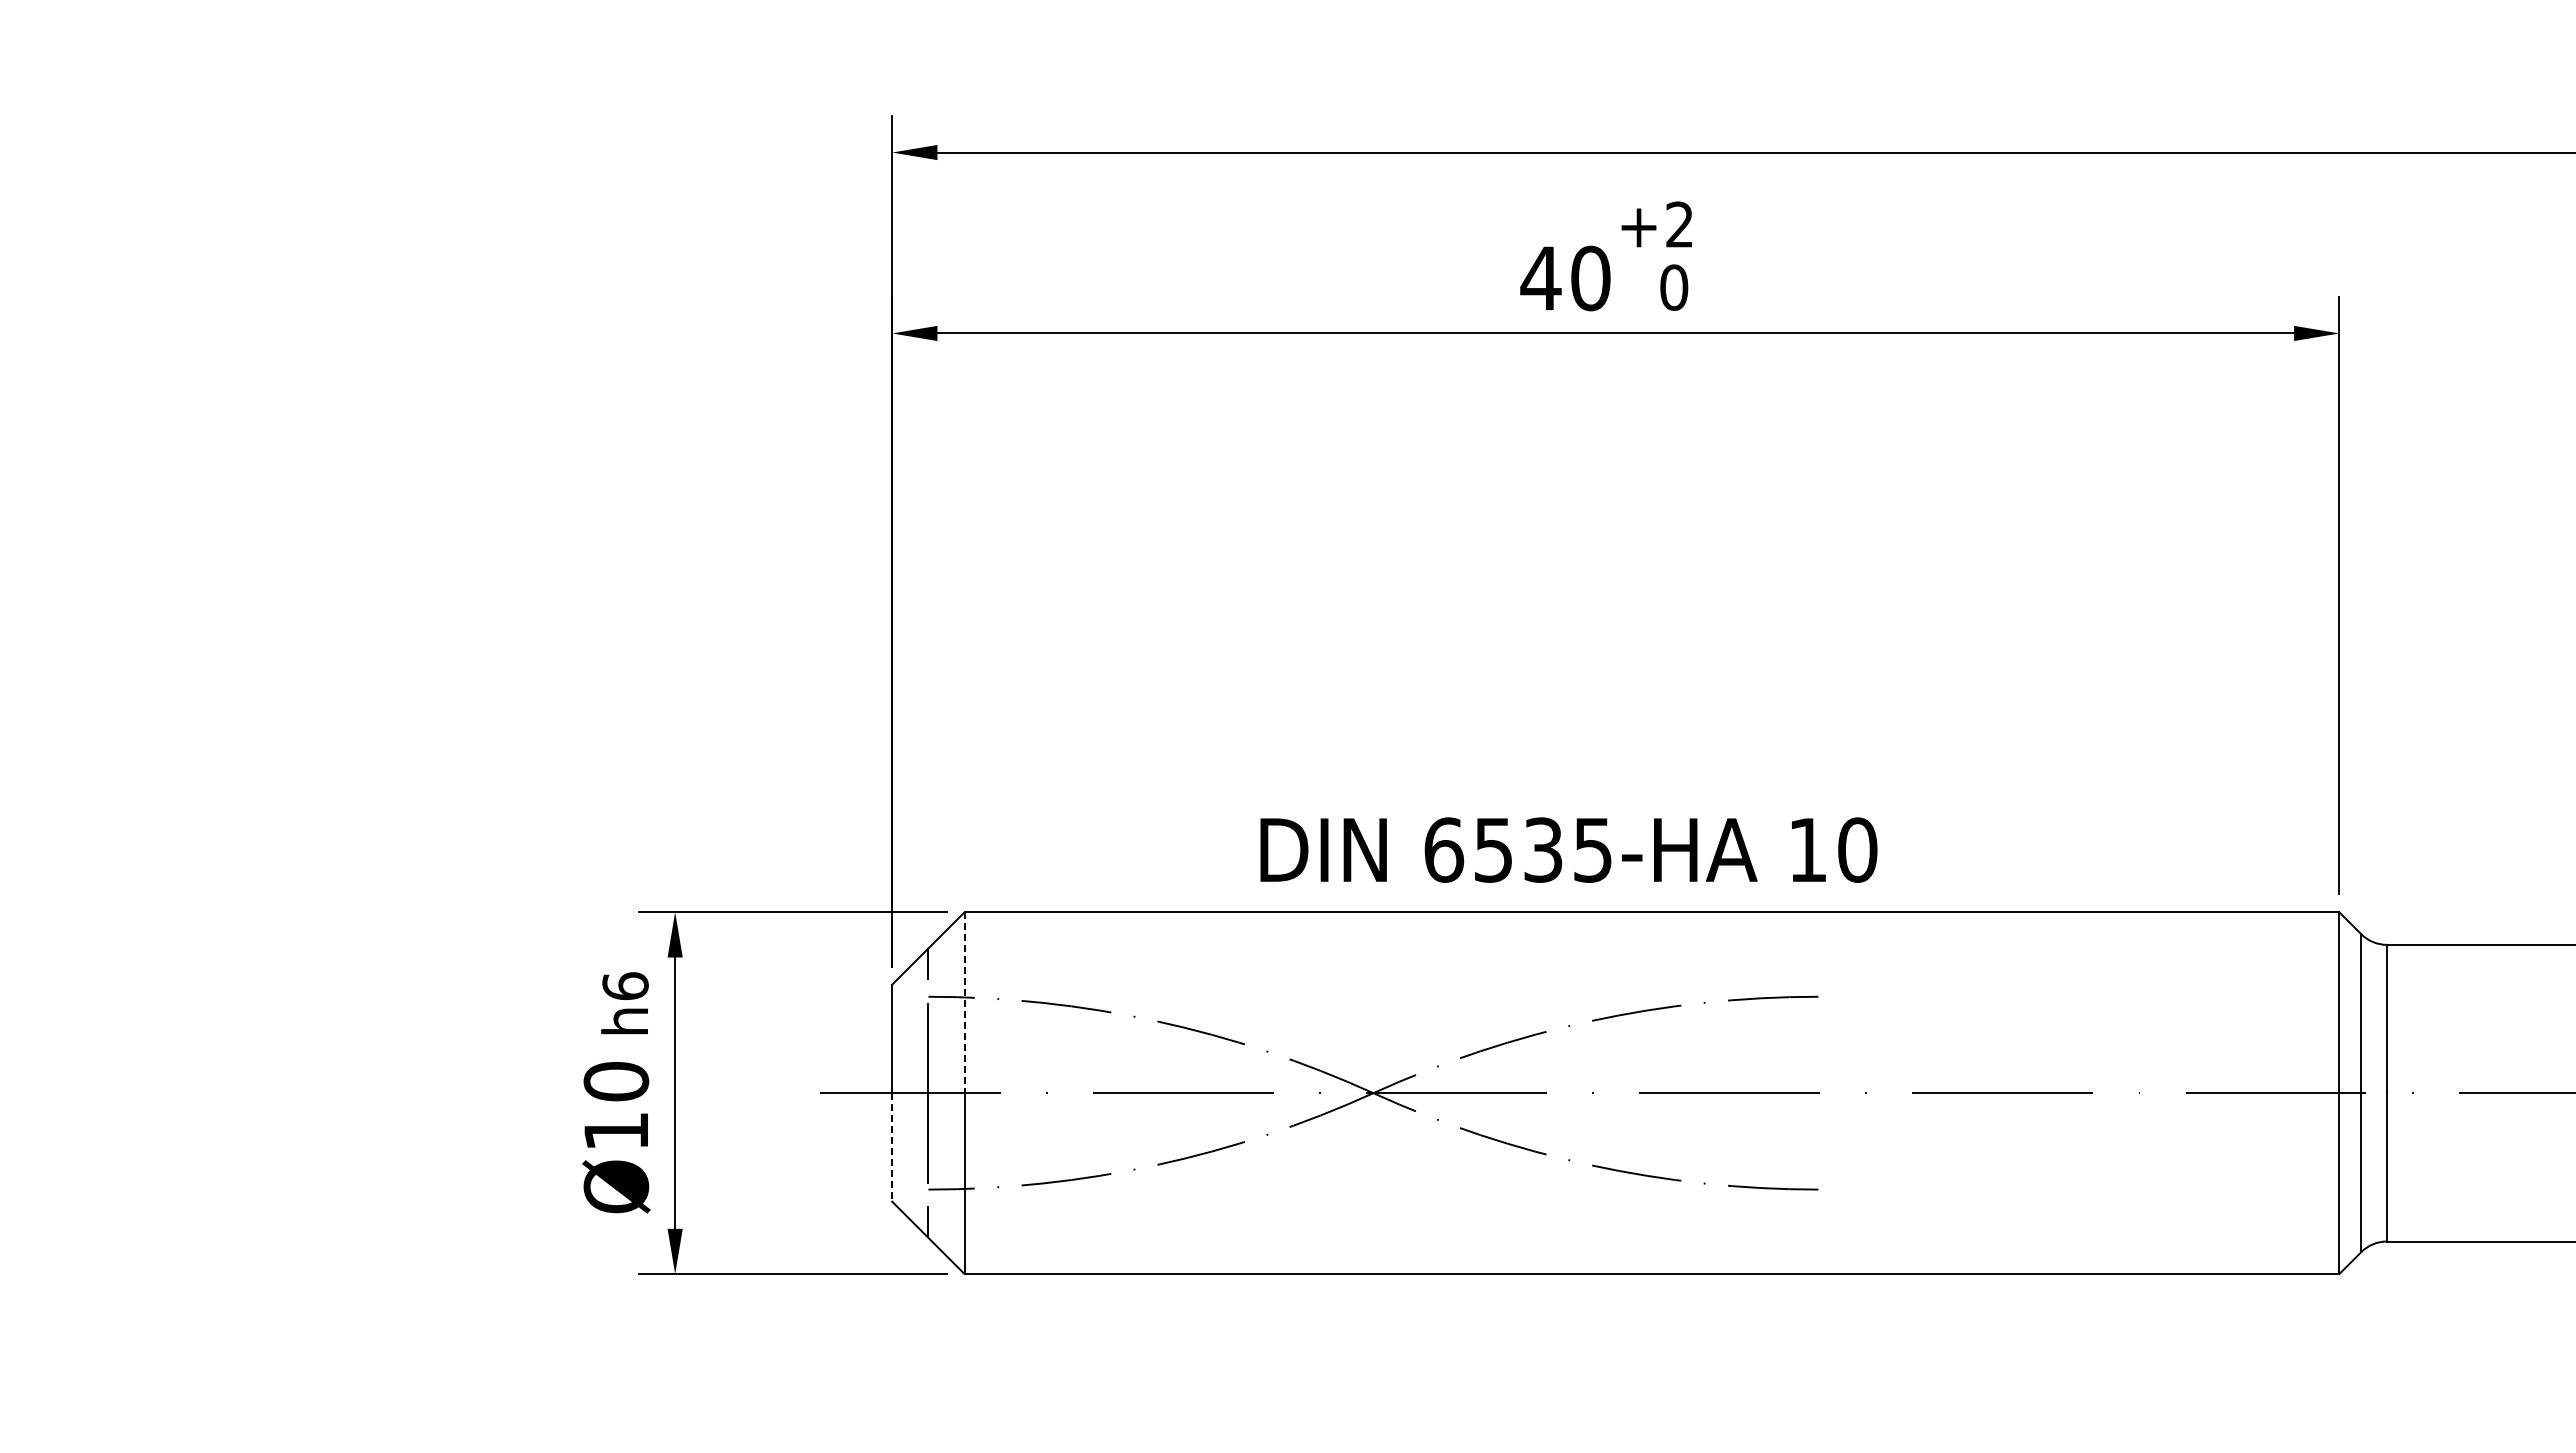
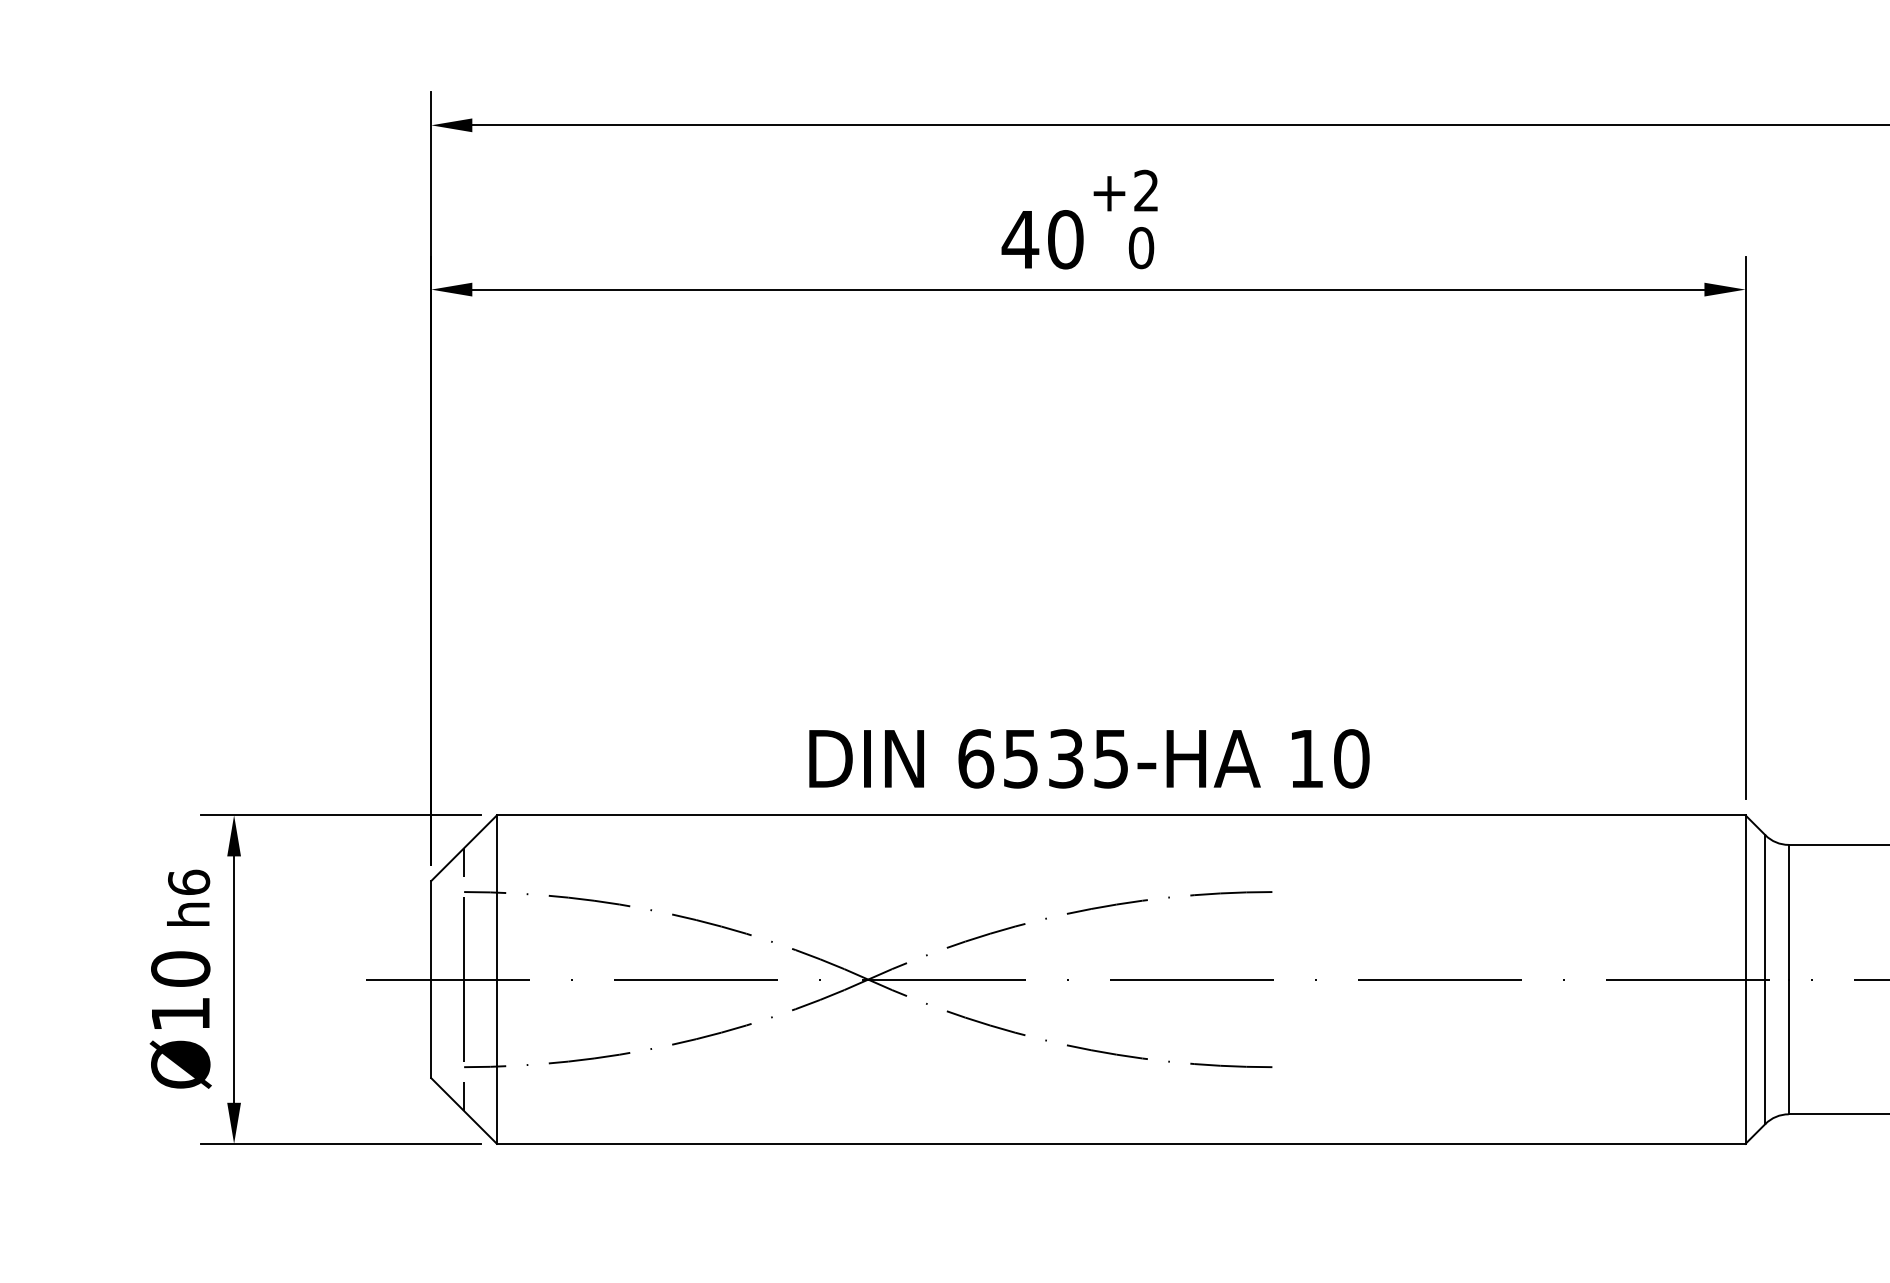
text: (1568, 849) -> (1089, 758), moved
line: (964, 1003) -> (496, 898), dashed -> solid
line: (892, 1147) -> (431, 1028), dashed -> solid

